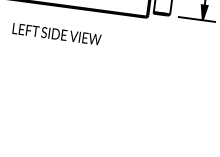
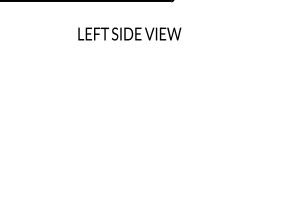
text: (56, 33) -> (129, 33), moved

